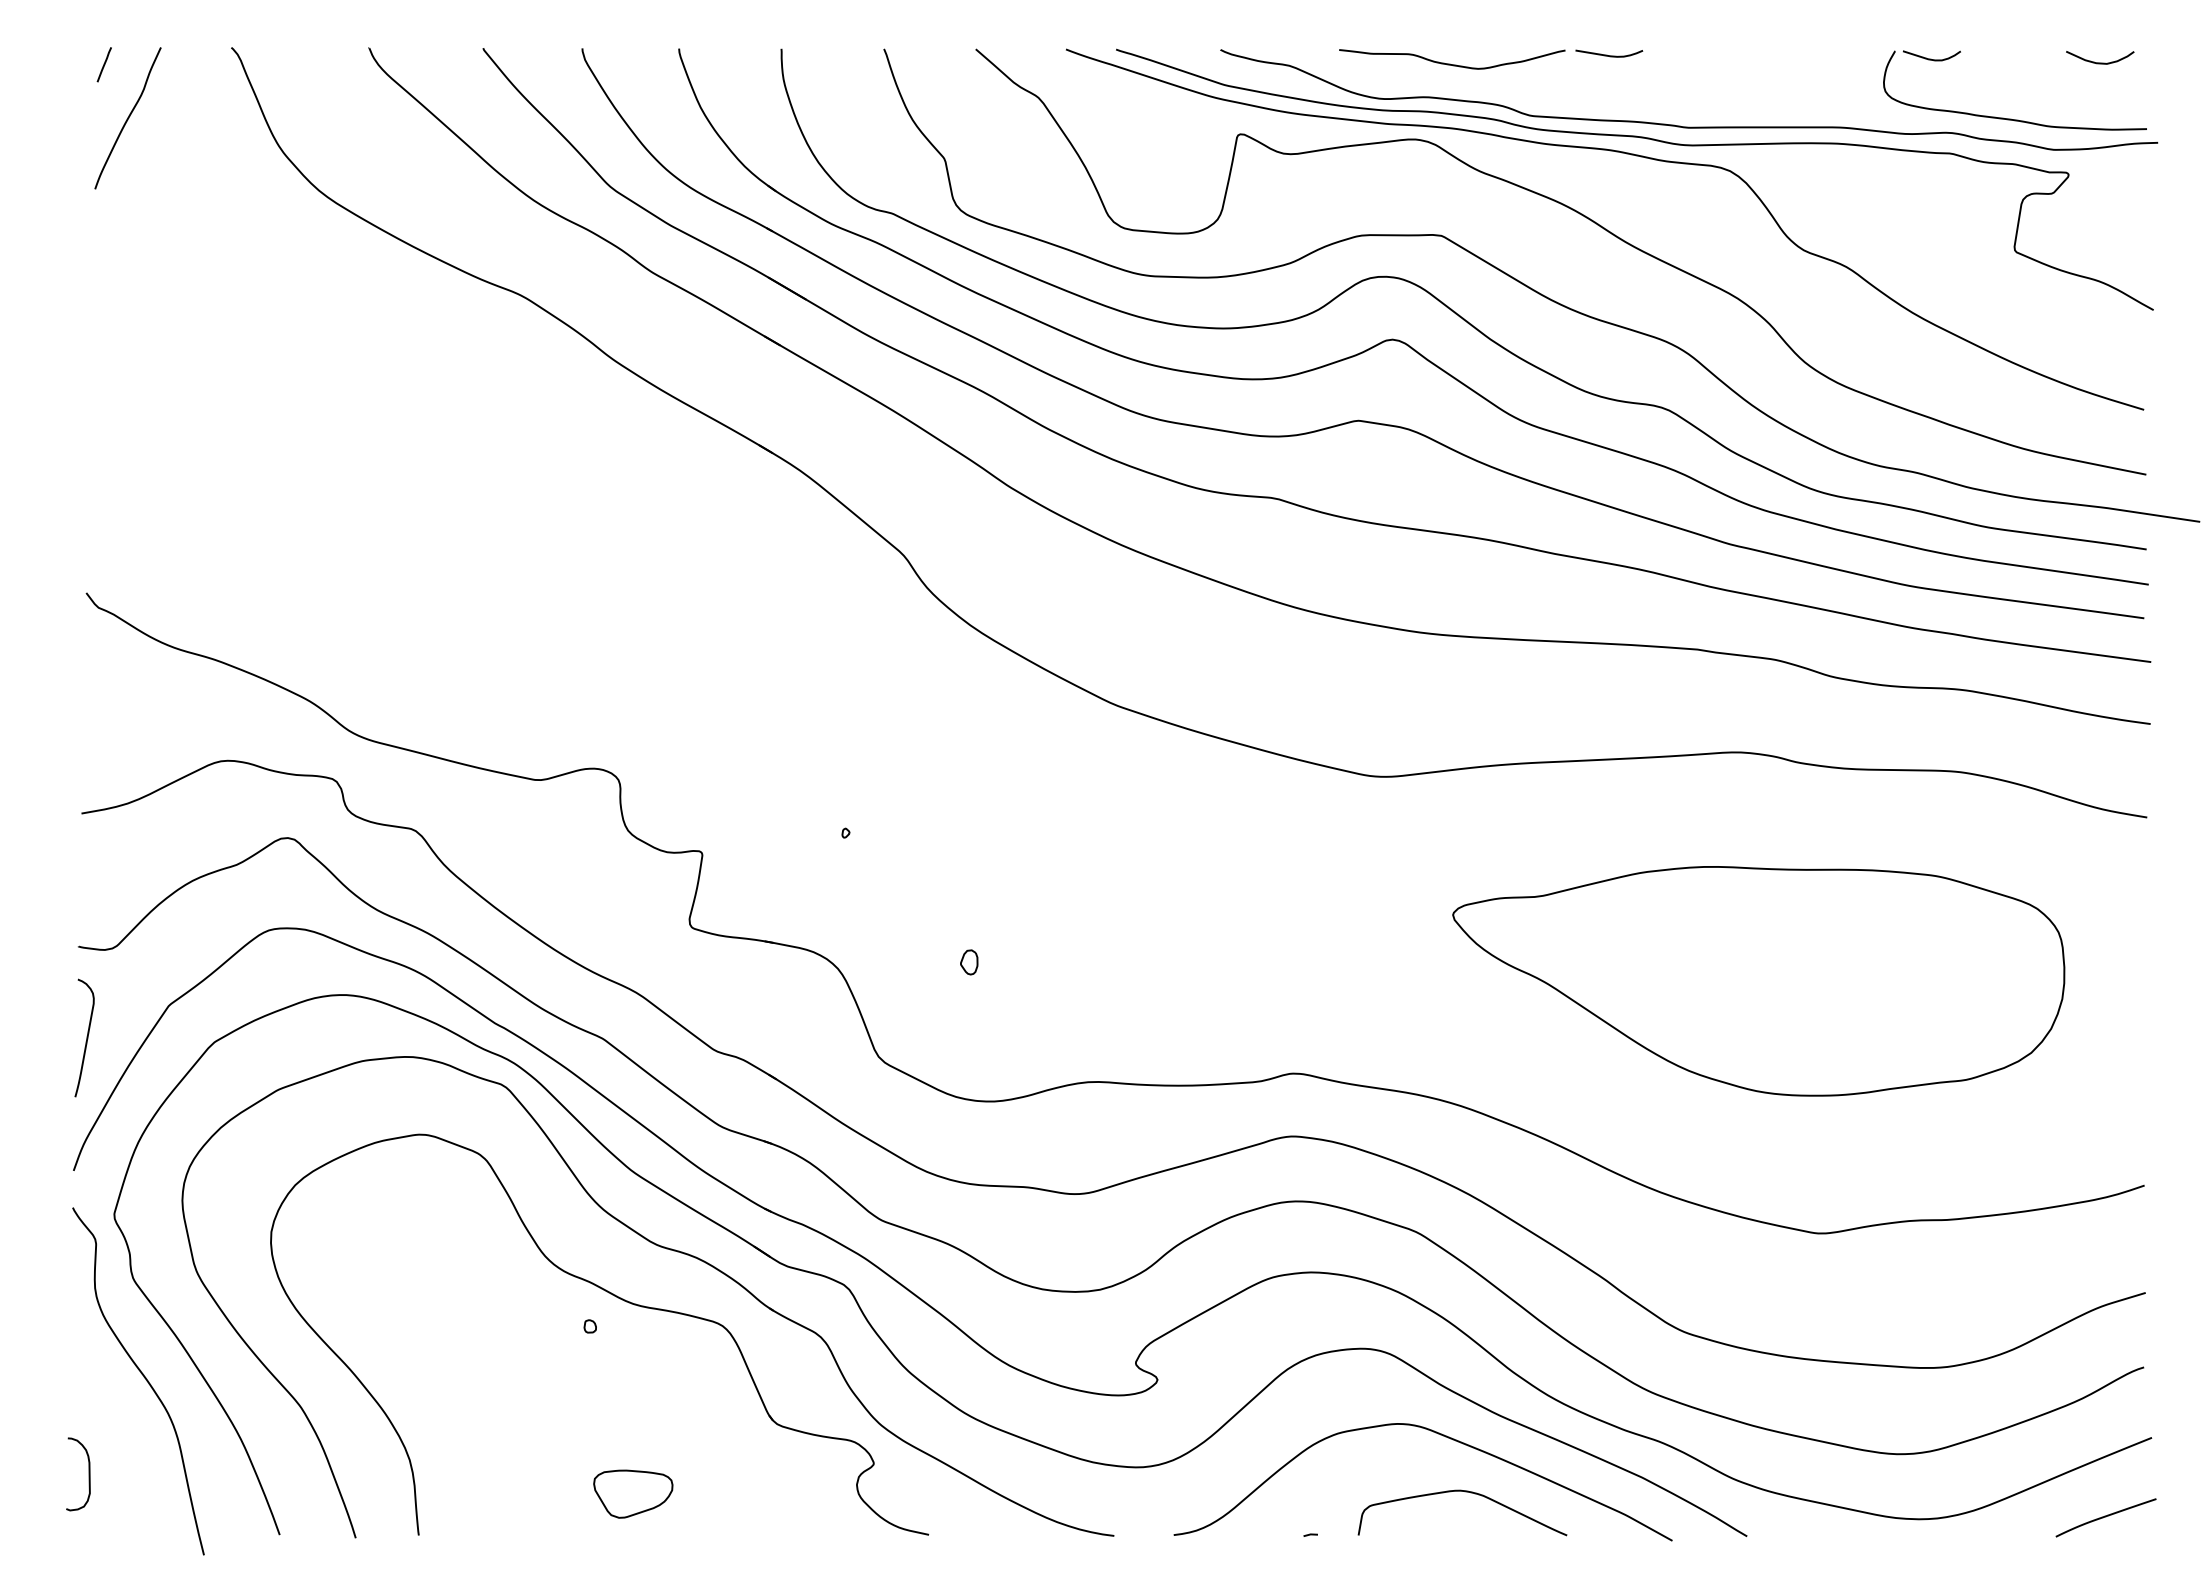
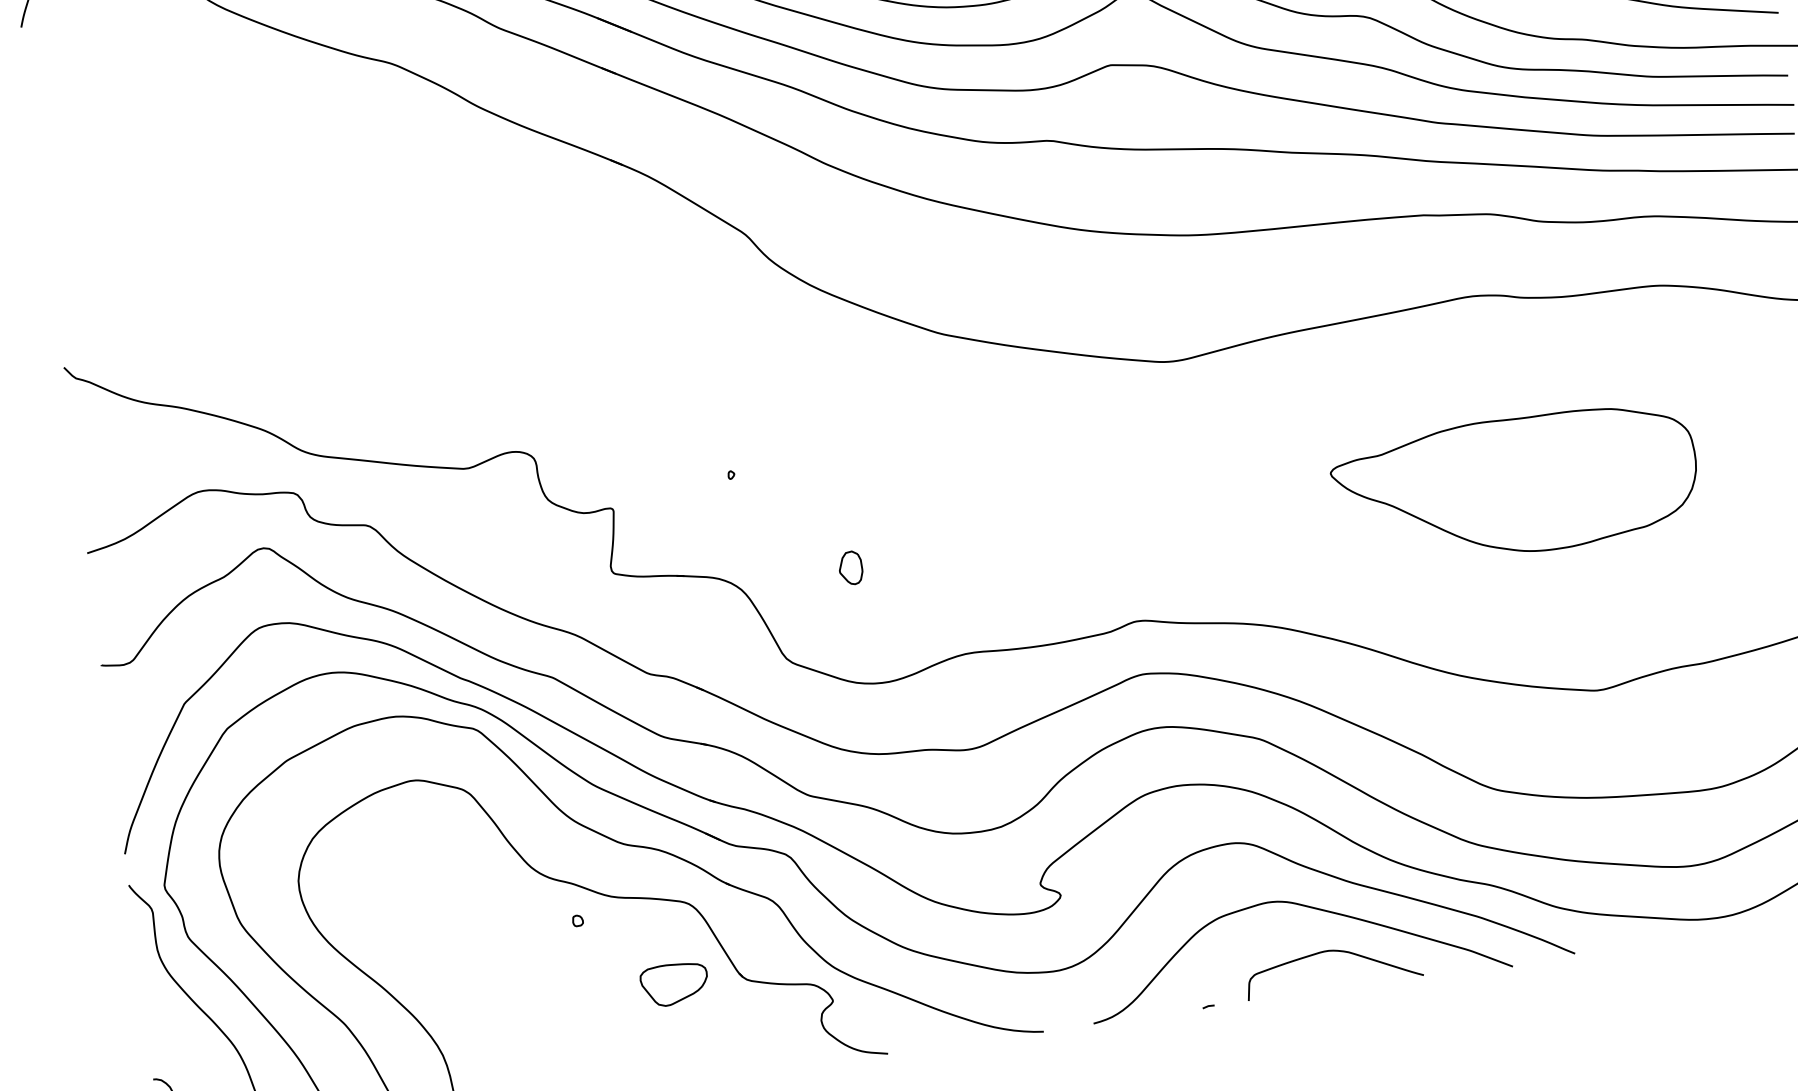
part: (969, 962) -> (851, 568), size x1.6
part: (1758, 981) -> (1515, 486), size x0.7
curve: (86, 1037) -> (119, 740), removed
part: (633, 1493) -> (674, 983), moved

